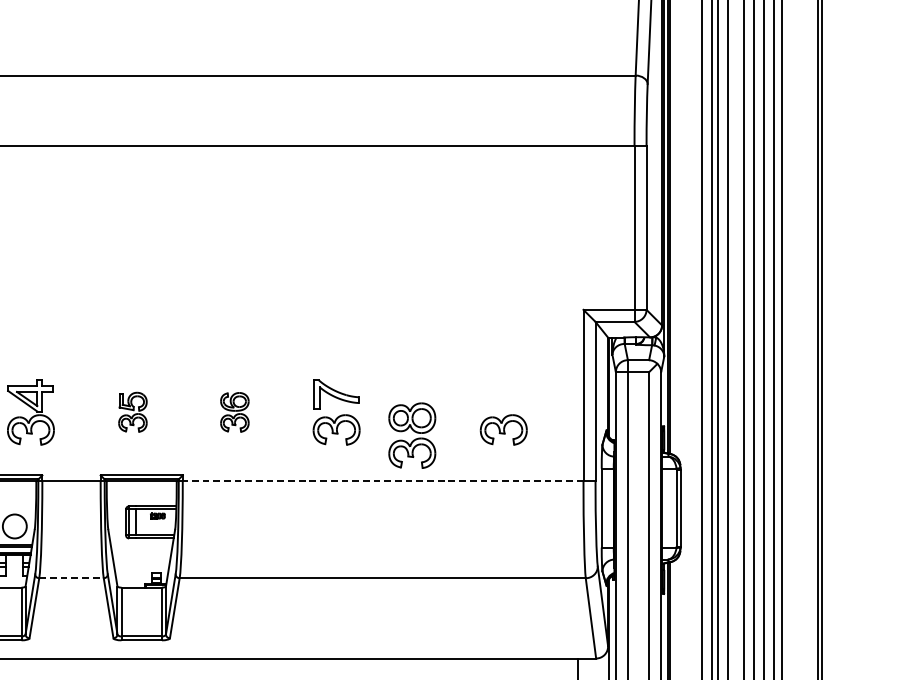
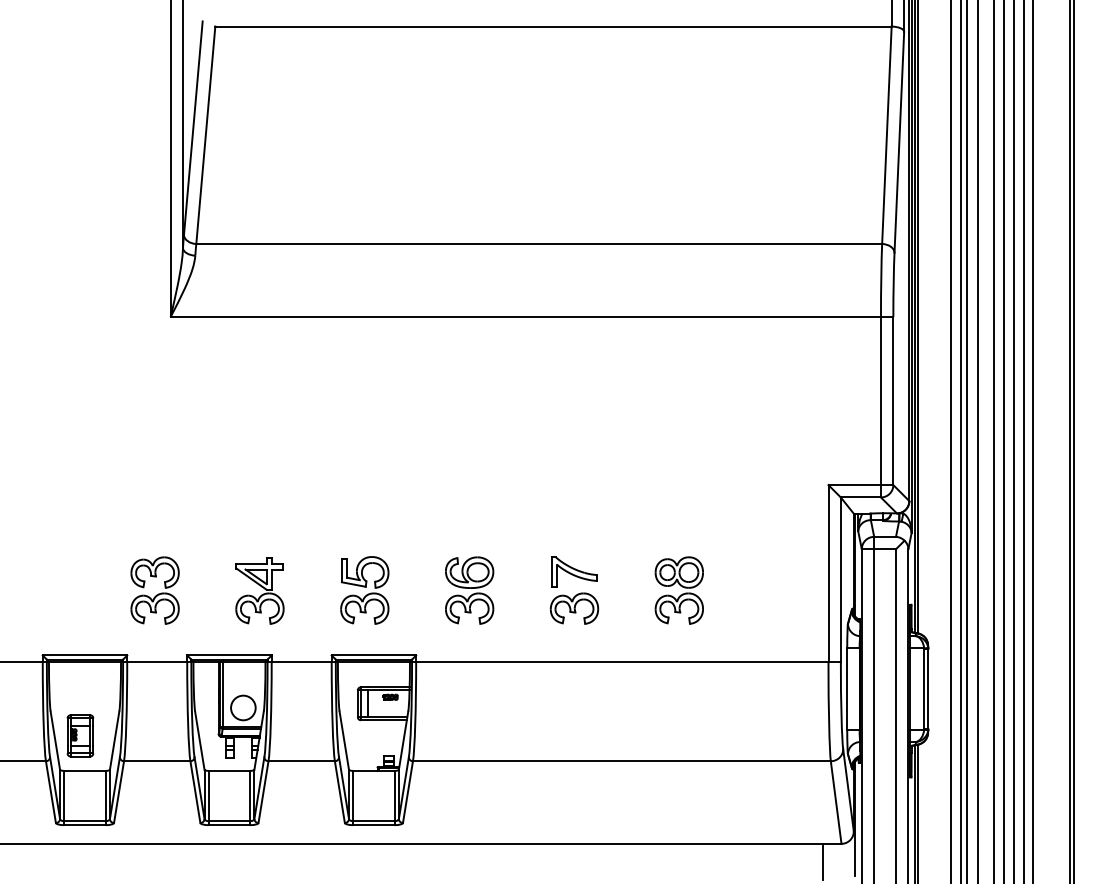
part: (132, 412) -> (364, 590), size x1.67
part: (234, 412) -> (469, 590), size x1.67
part: (503, 429) -> (746, 608), removed
part: (411, 435) -> (678, 590), moved
line: (382, 481) -> (621, 661), dashed -> solid
line: (72, 578) -> (302, 761), dashed -> solid

